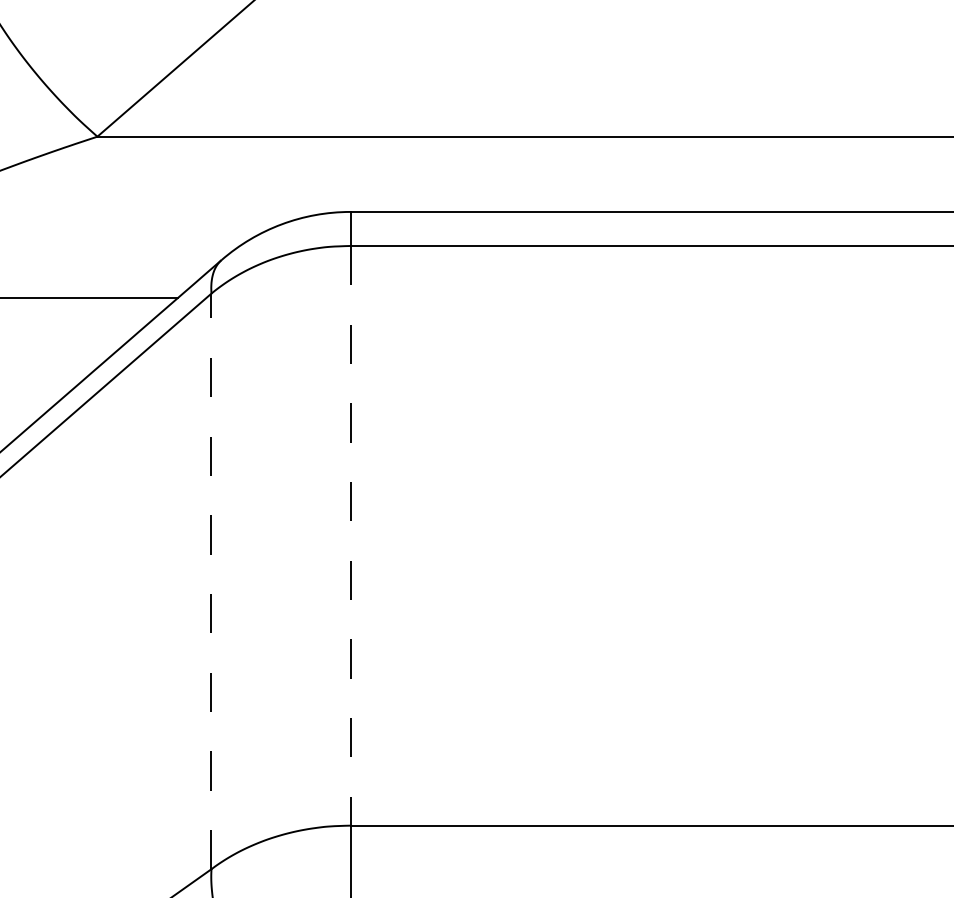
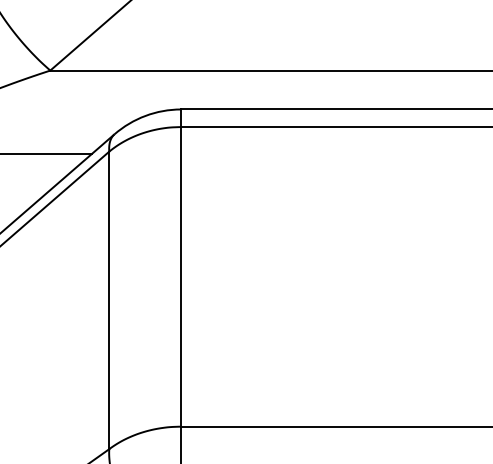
line: (351, 535) -> (181, 276), dashed -> solid
line: (211, 581) -> (109, 300), dashed -> solid

